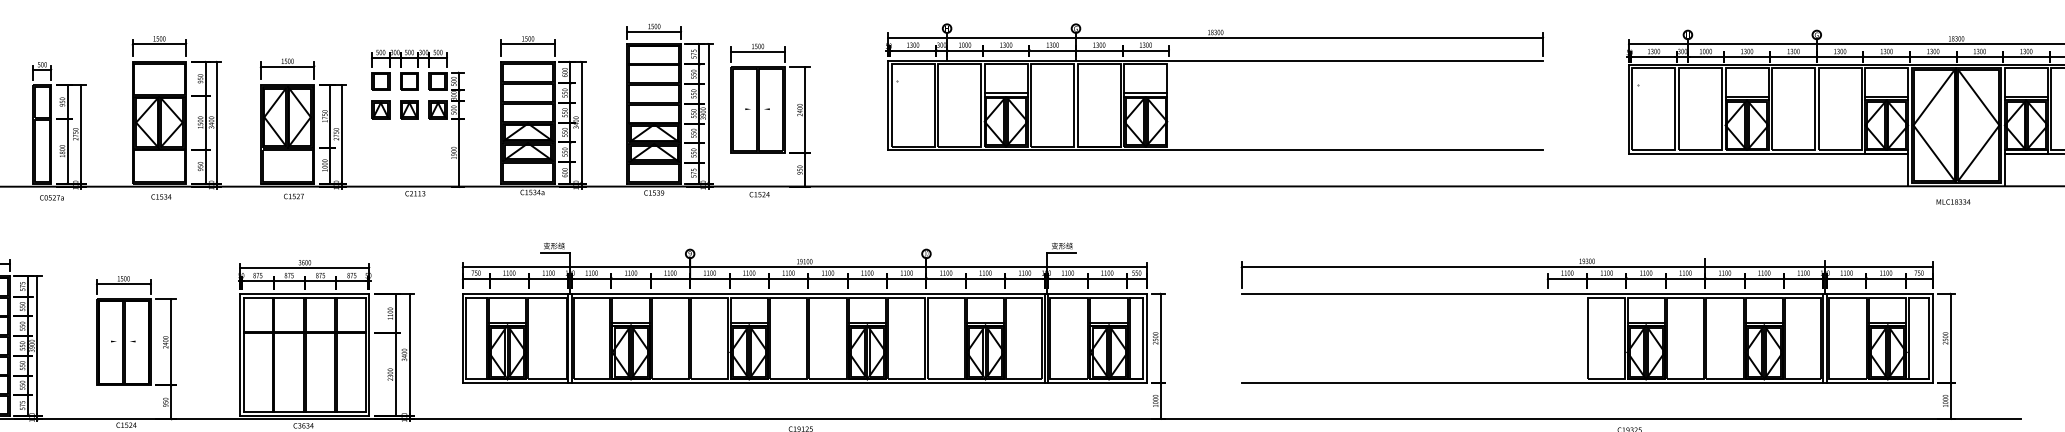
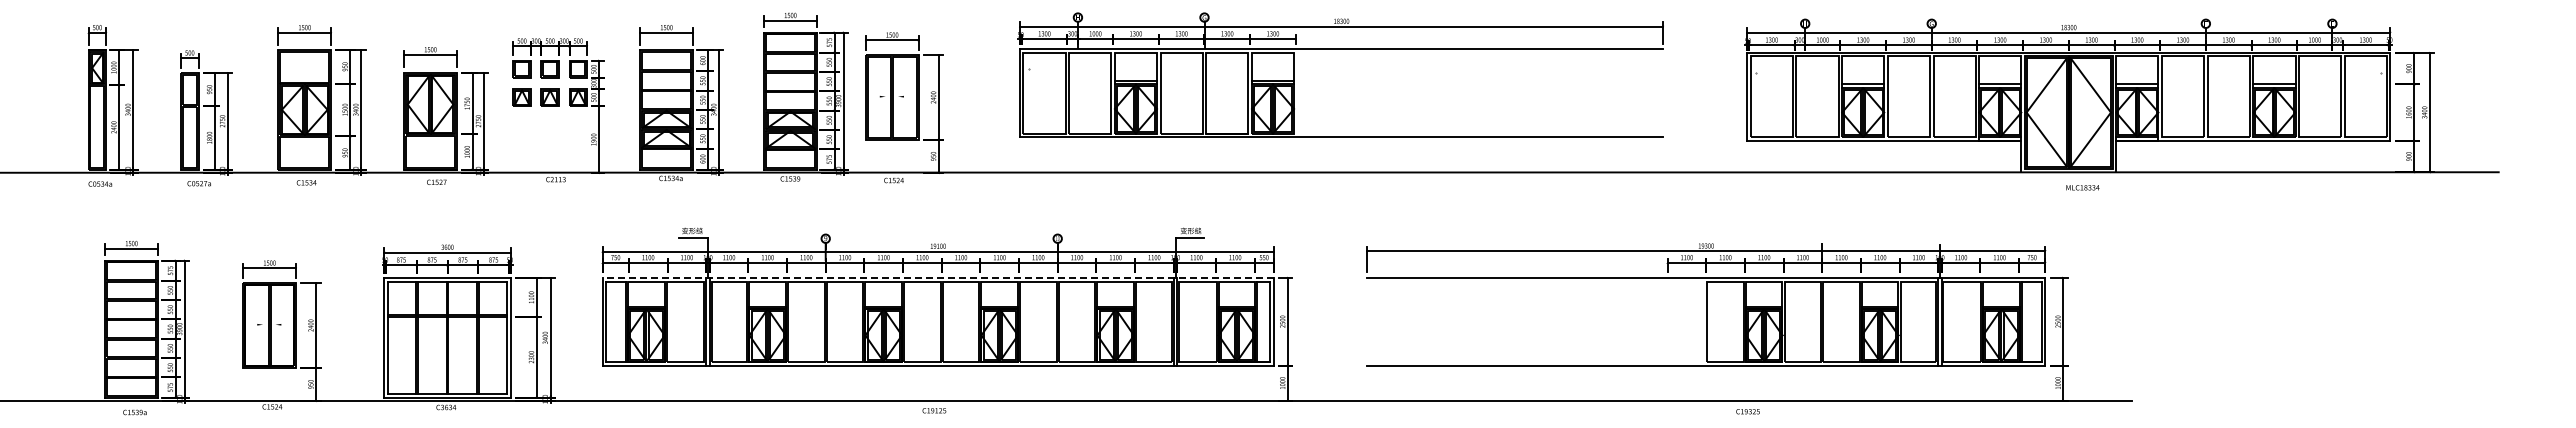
text: (1953, 201) -> (2082, 187), moved
line: (805, 293) -> (938, 277), solid -> dashed

